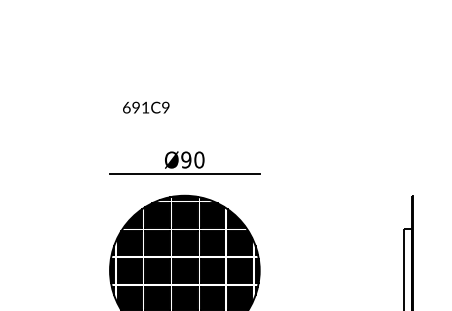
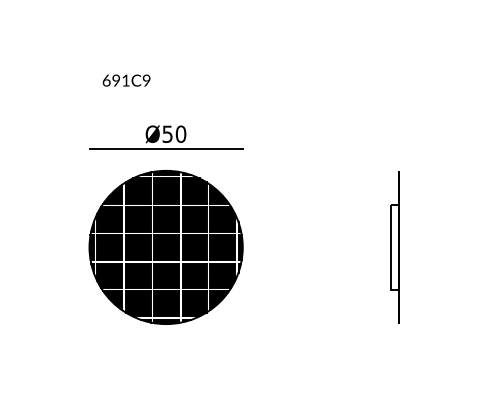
text: (186, 159) -> (167, 133), Ø90 -> Ø50

